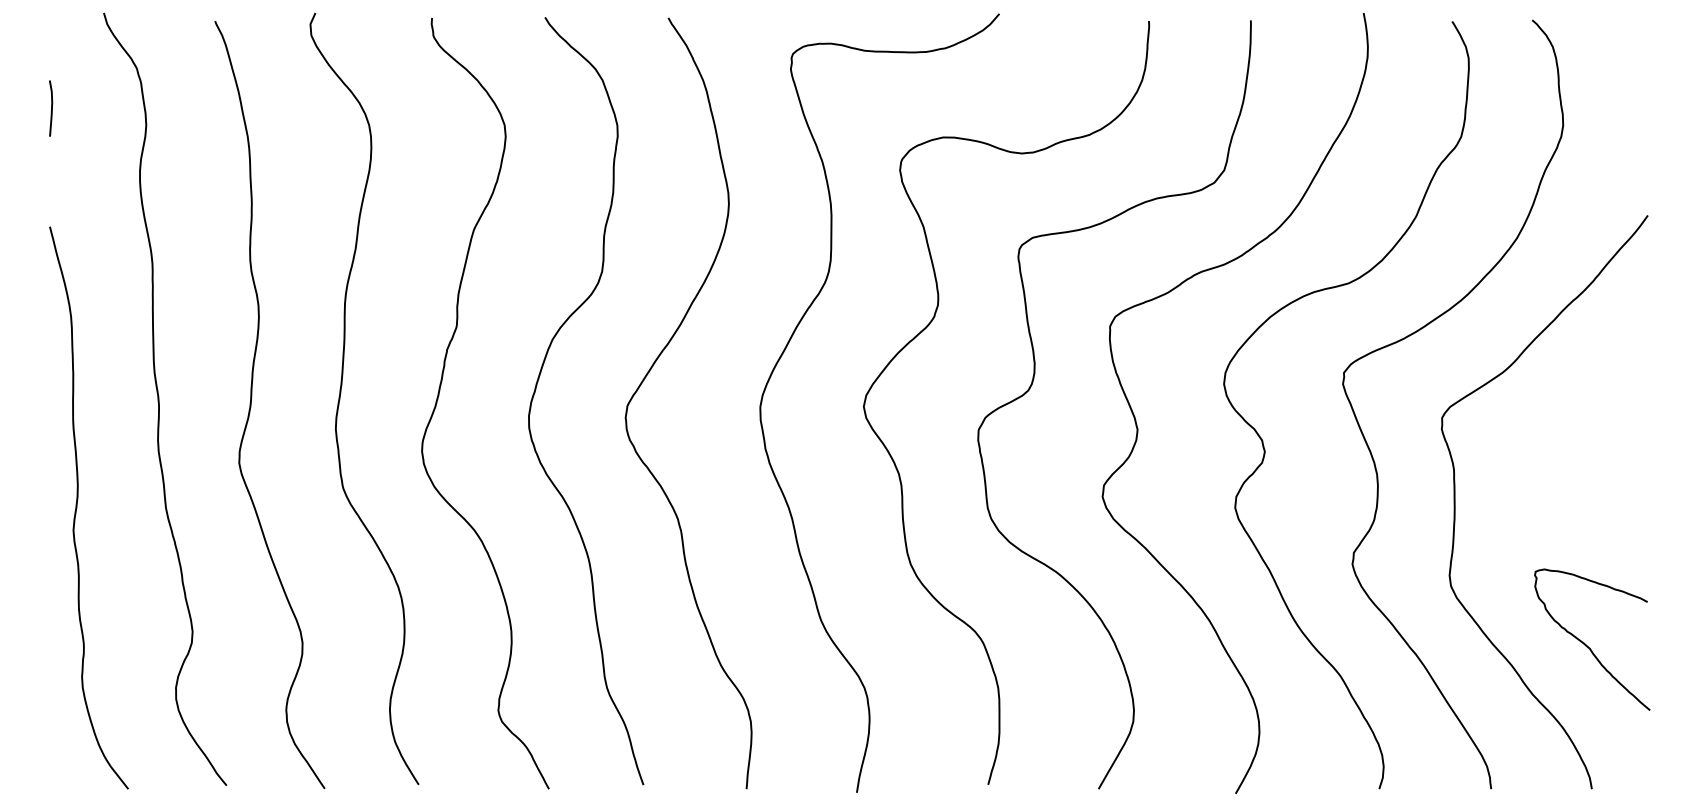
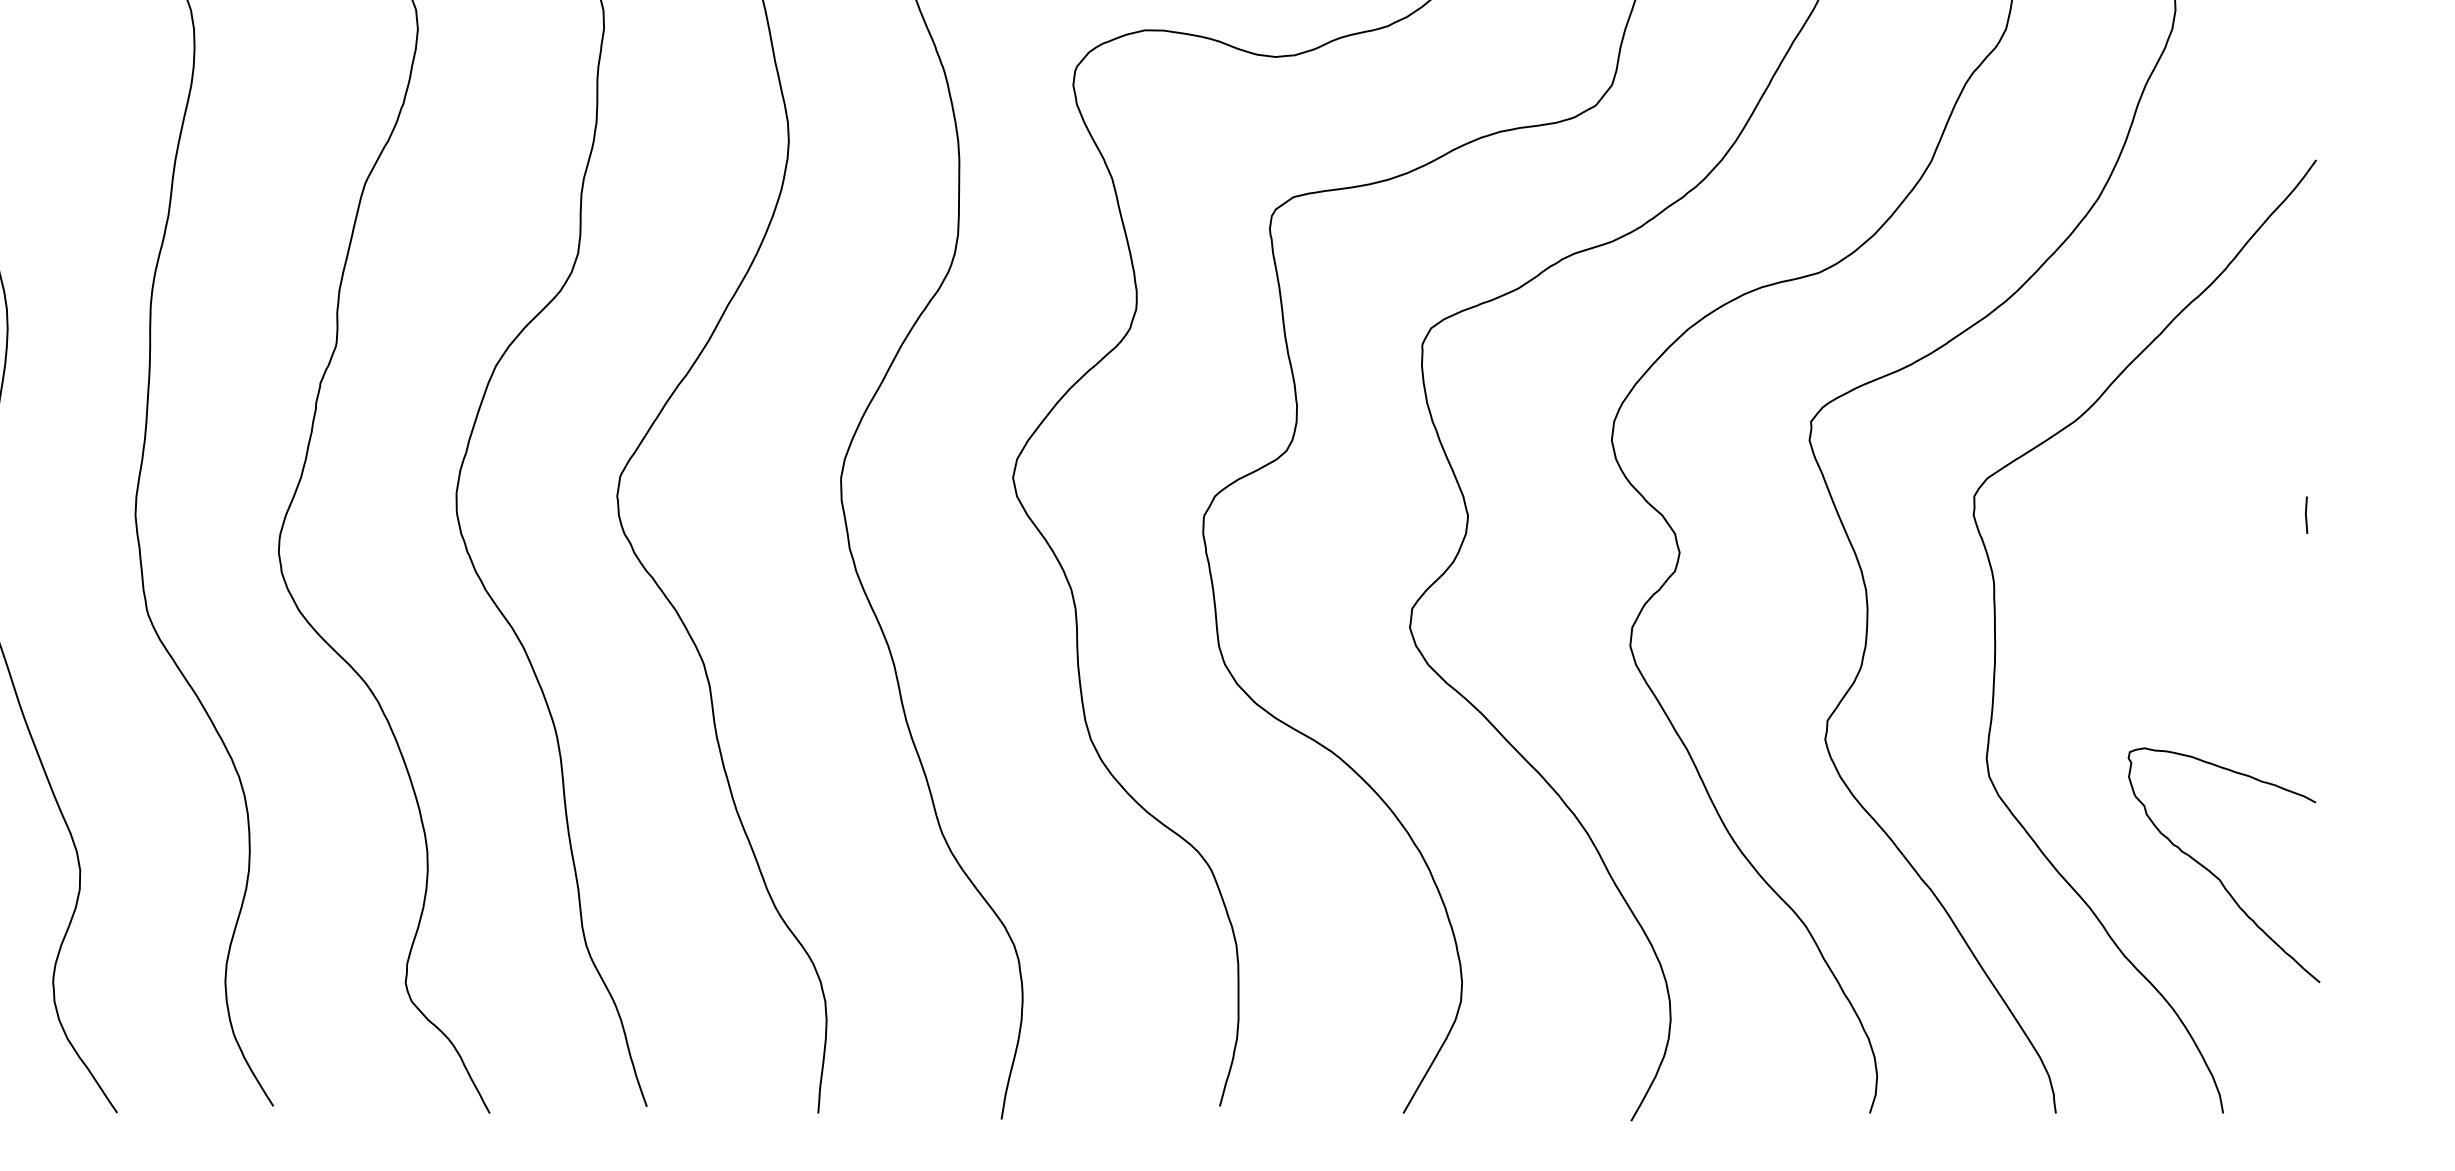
line: (1641, 429) -> (2305, 515), added

